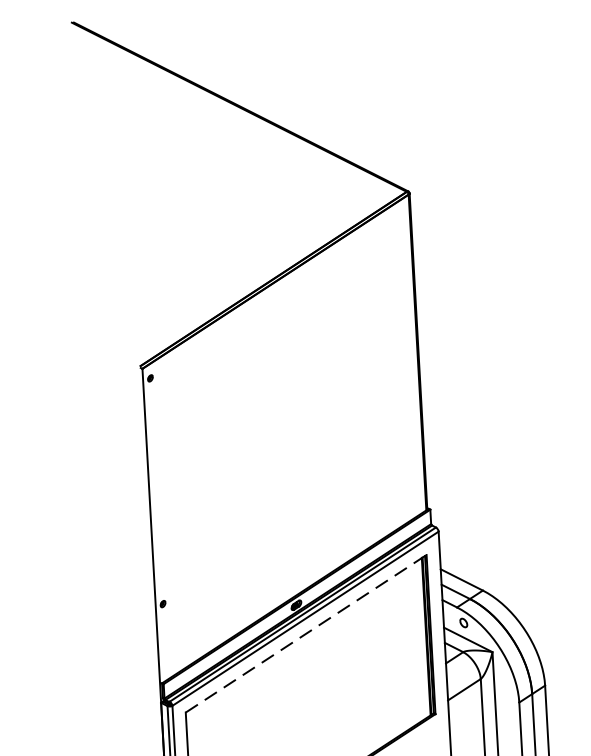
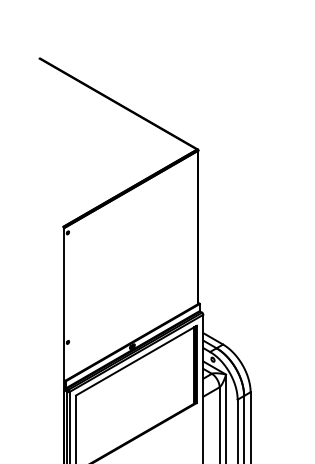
line: (306, 633) -> (136, 360), dashed -> solid

